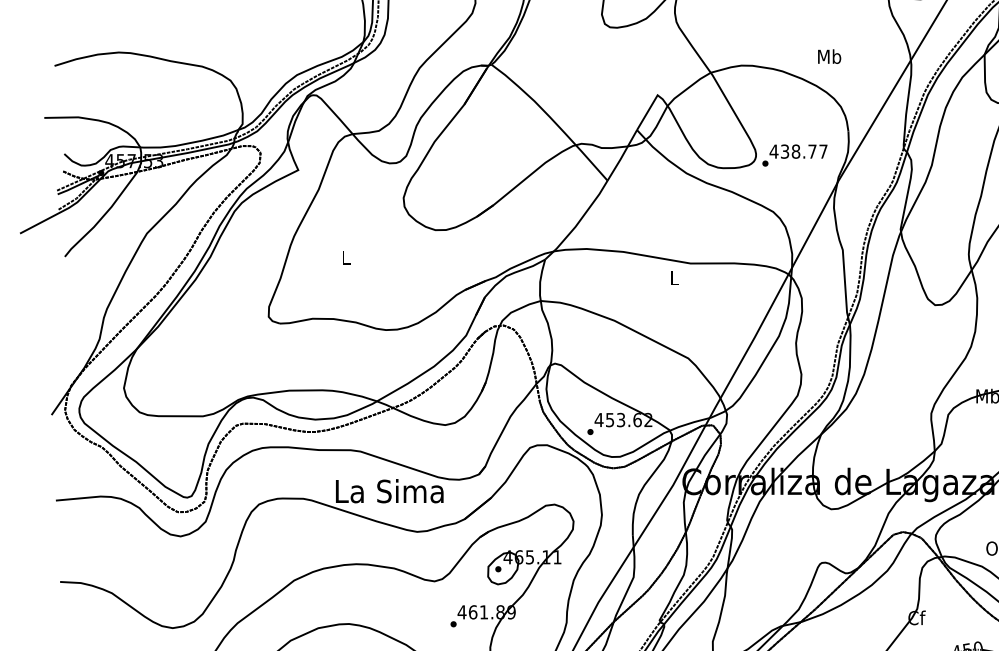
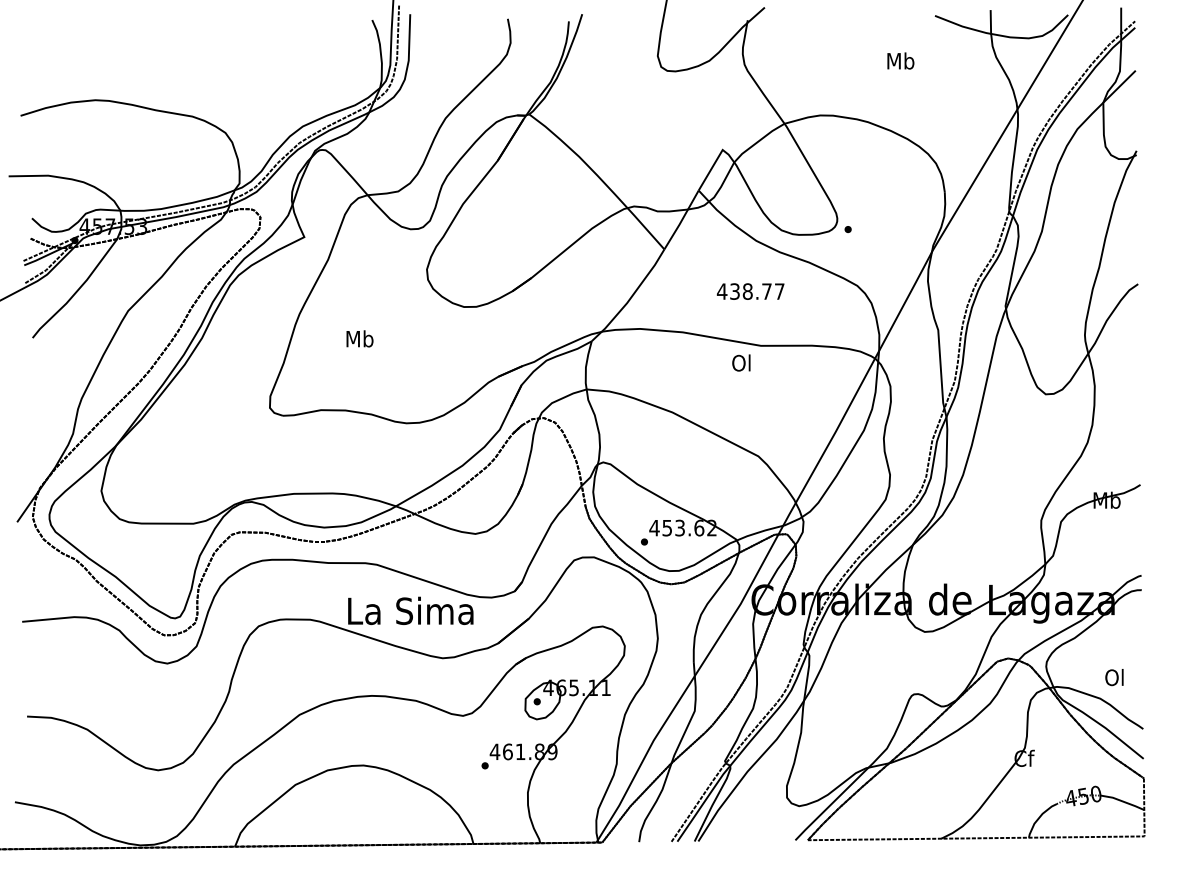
text: (829, 56) -> (900, 60), moved
text: (798, 151) -> (750, 291), moved
text: (345, 257) -> (359, 338), L -> Mb
text: (673, 277) -> (741, 362), L -> Ol

